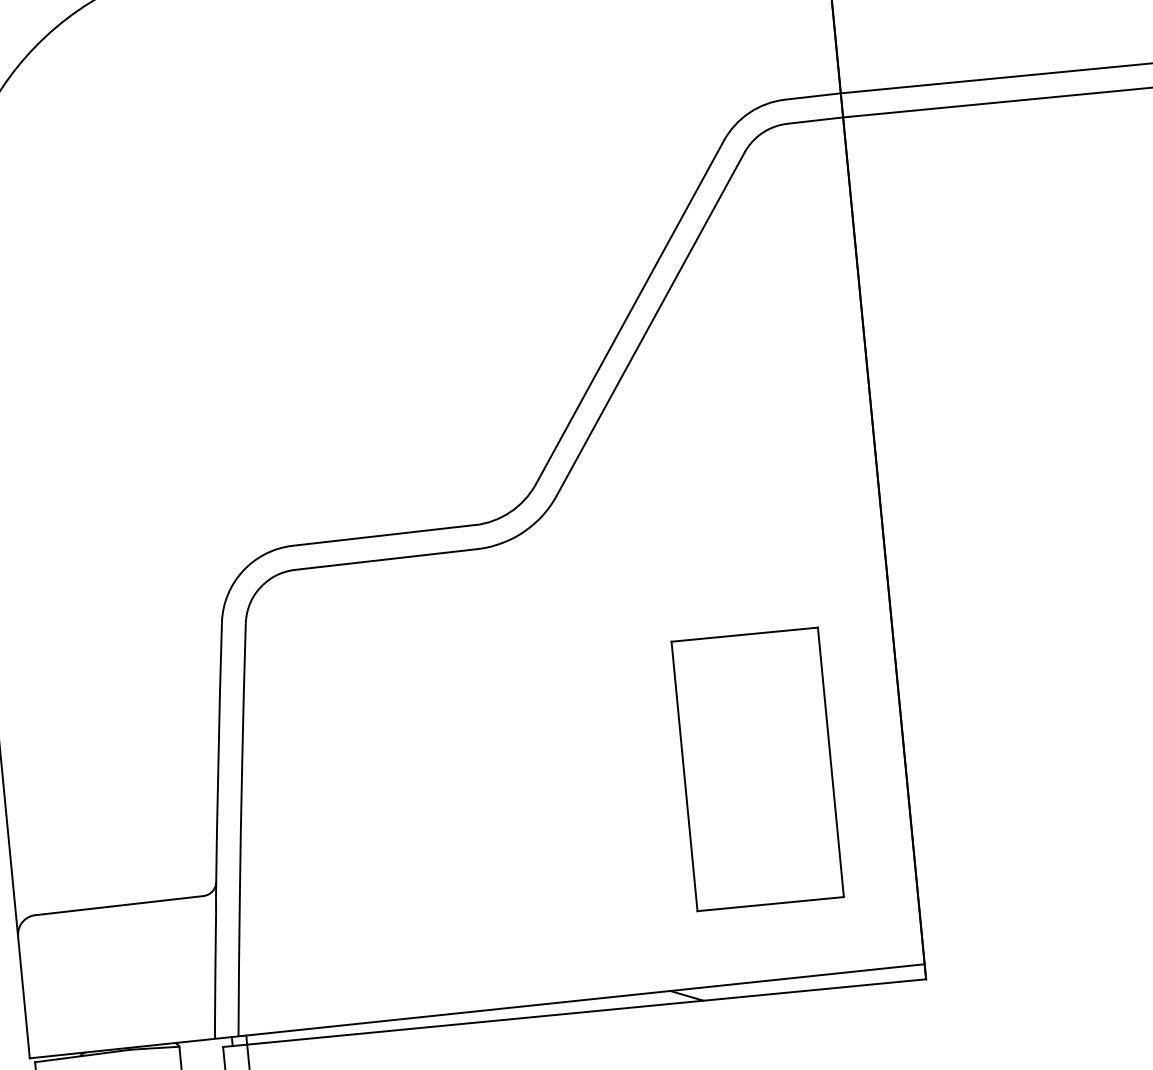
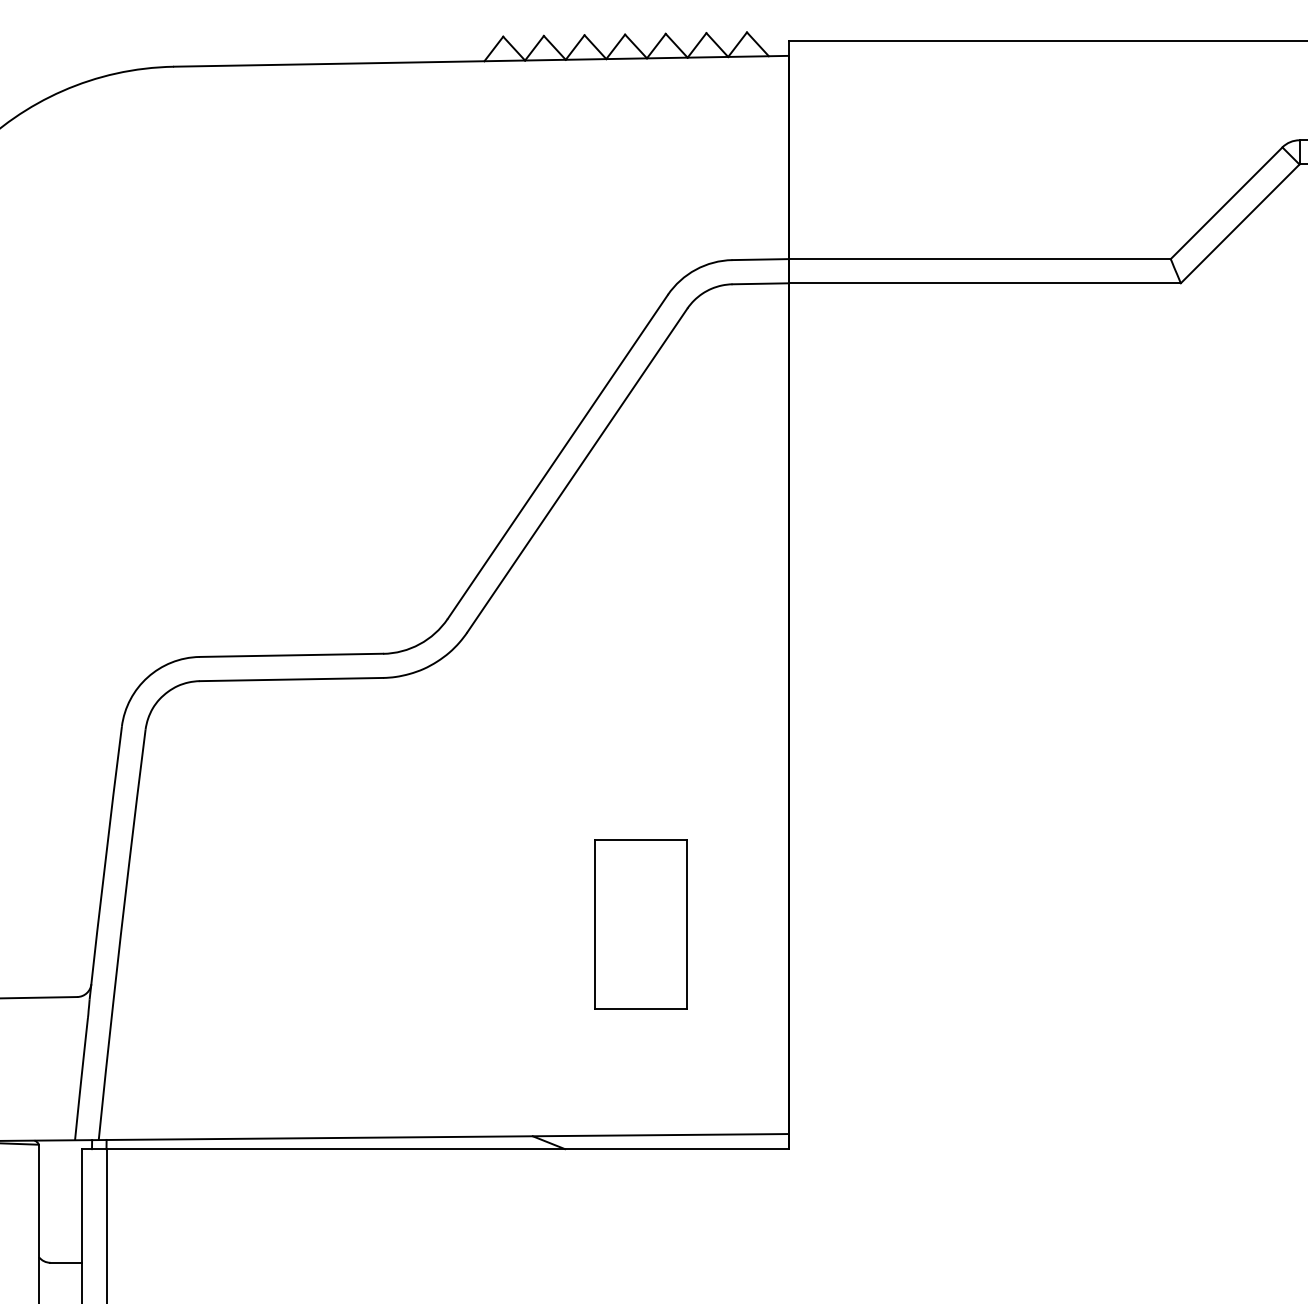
part: (757, 769) -> (640, 924), size x0.62

